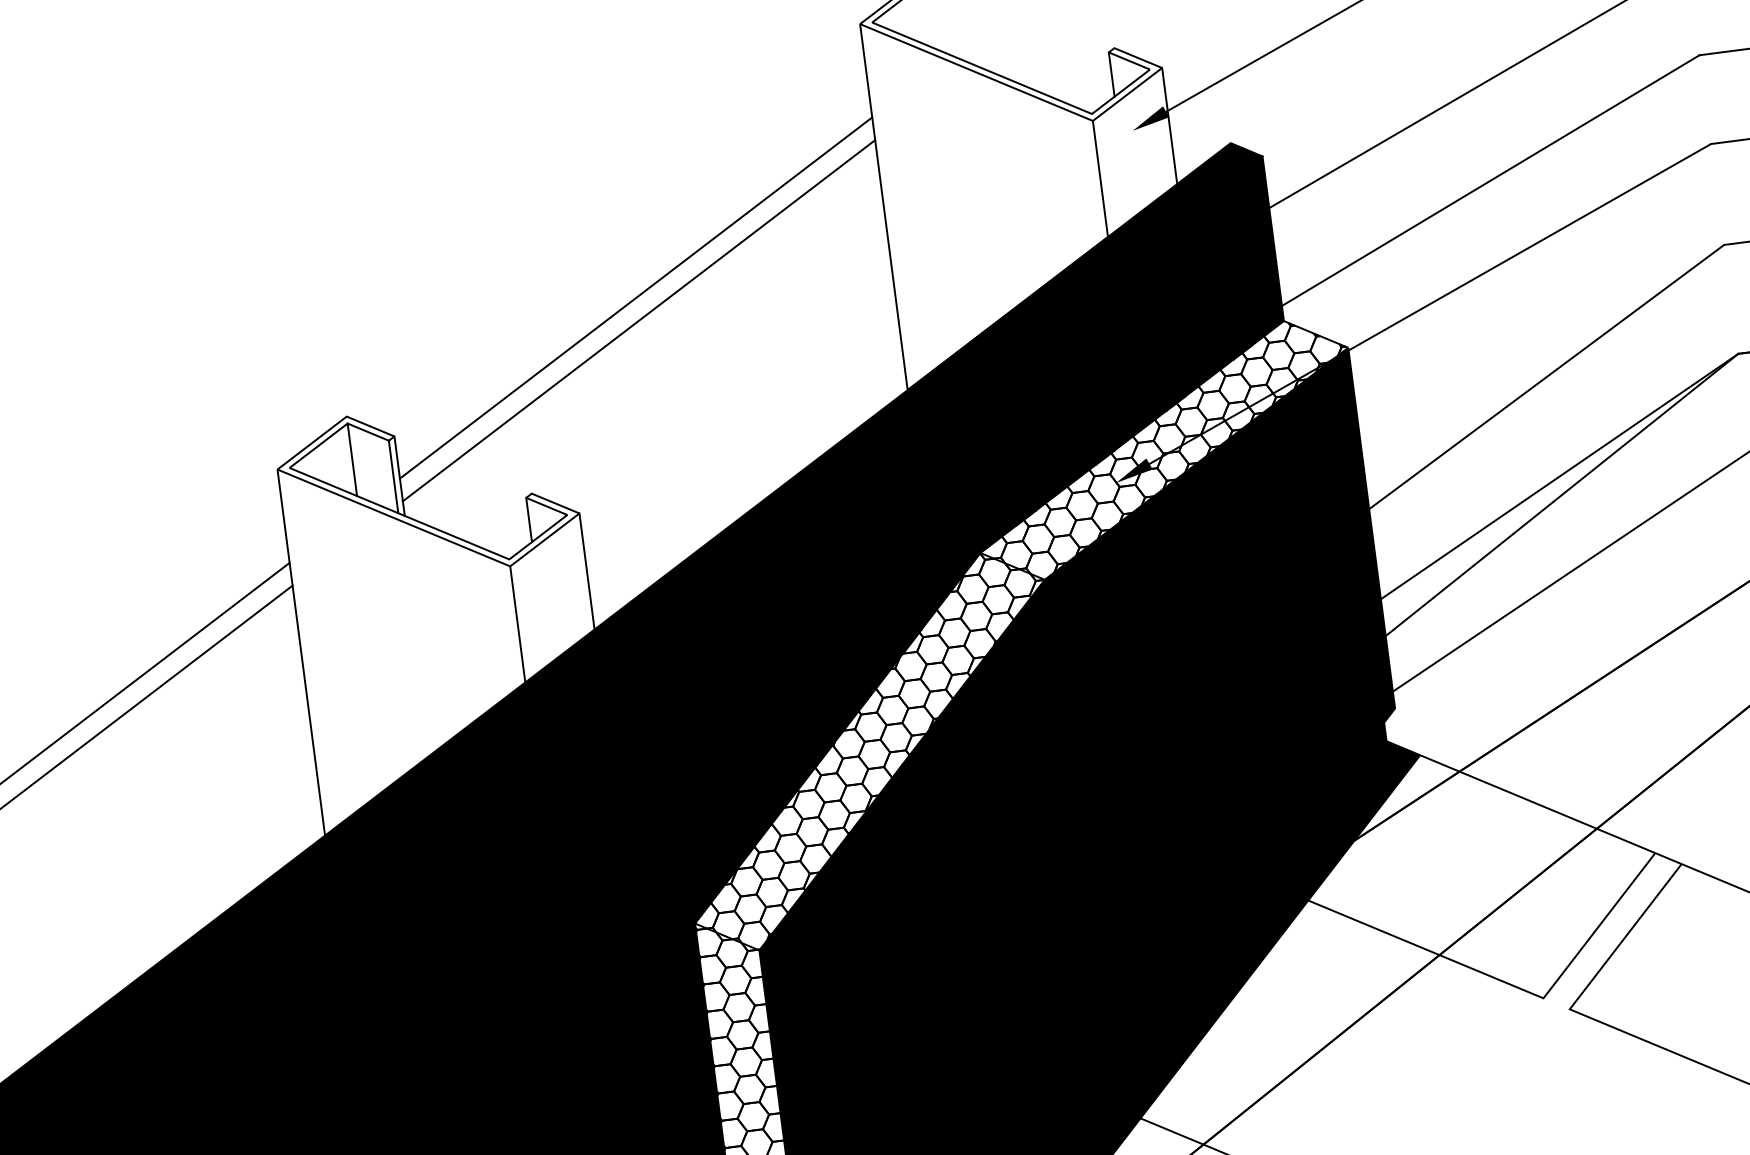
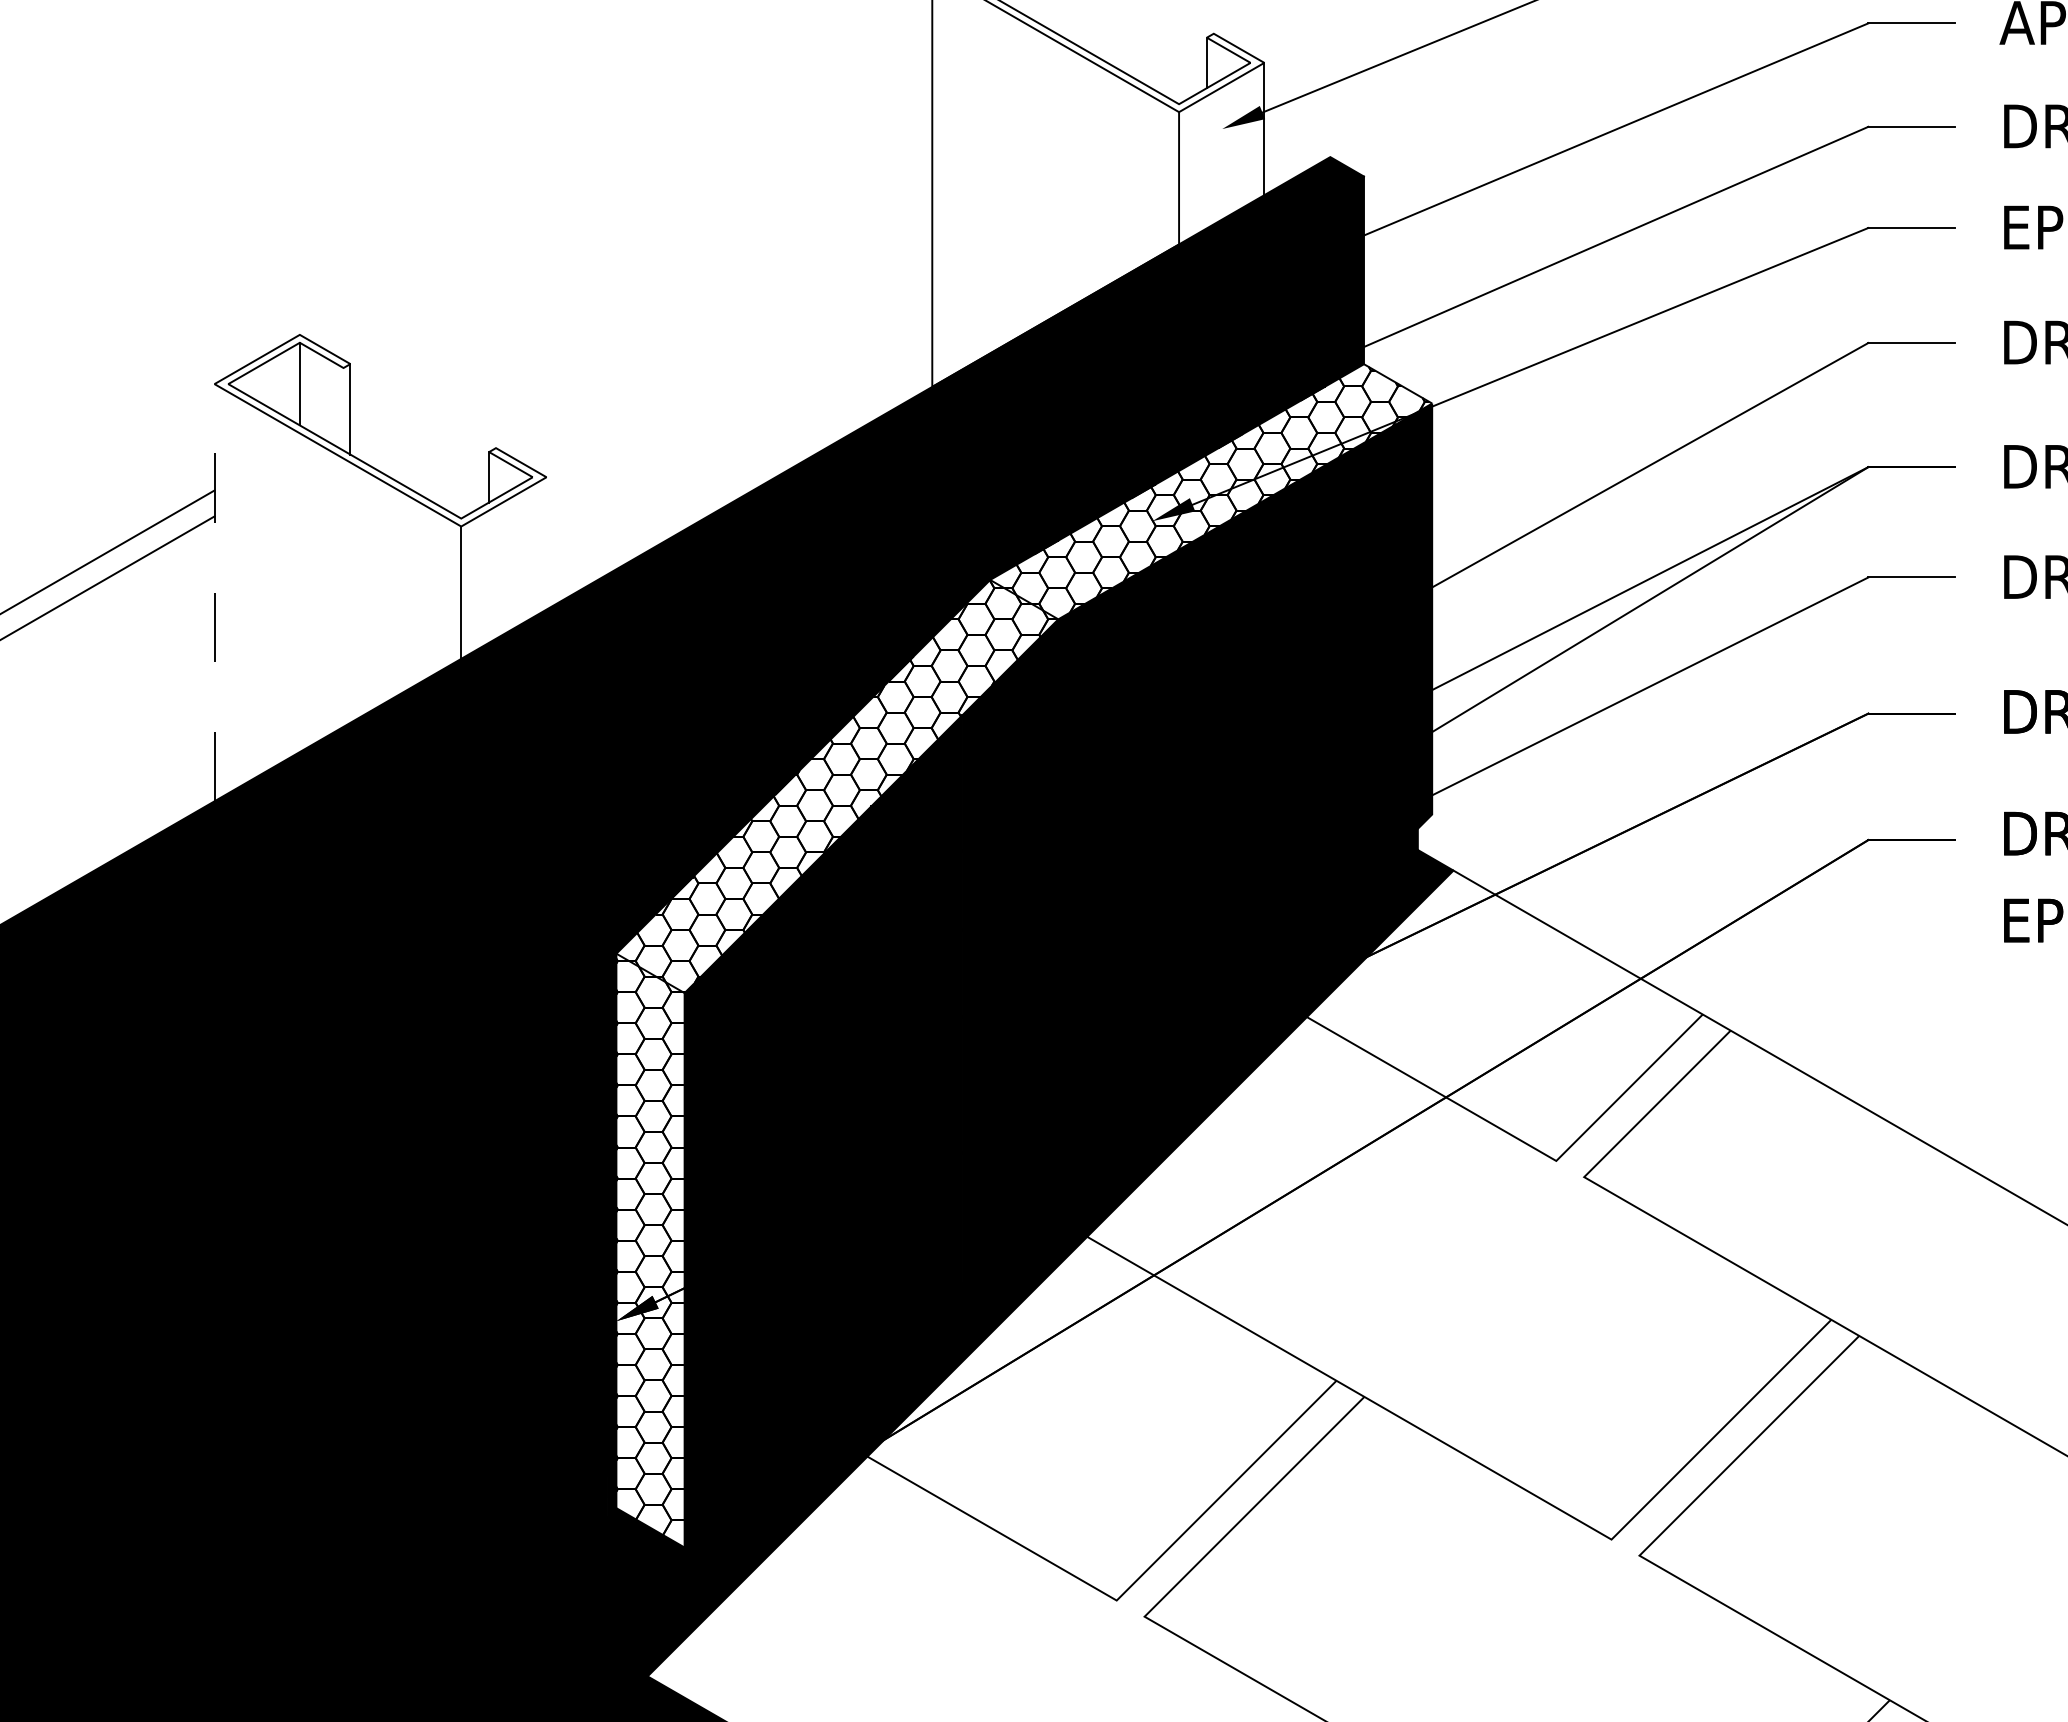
line: (636, 298) -> (641, 244), removed
line: (639, 320) -> (641, 269), removed
line: (393, 477) -> (343, 409), removed
line: (586, 571) -> (546, 543), removed
line: (301, 652) -> (214, 592), solid -> dashed

